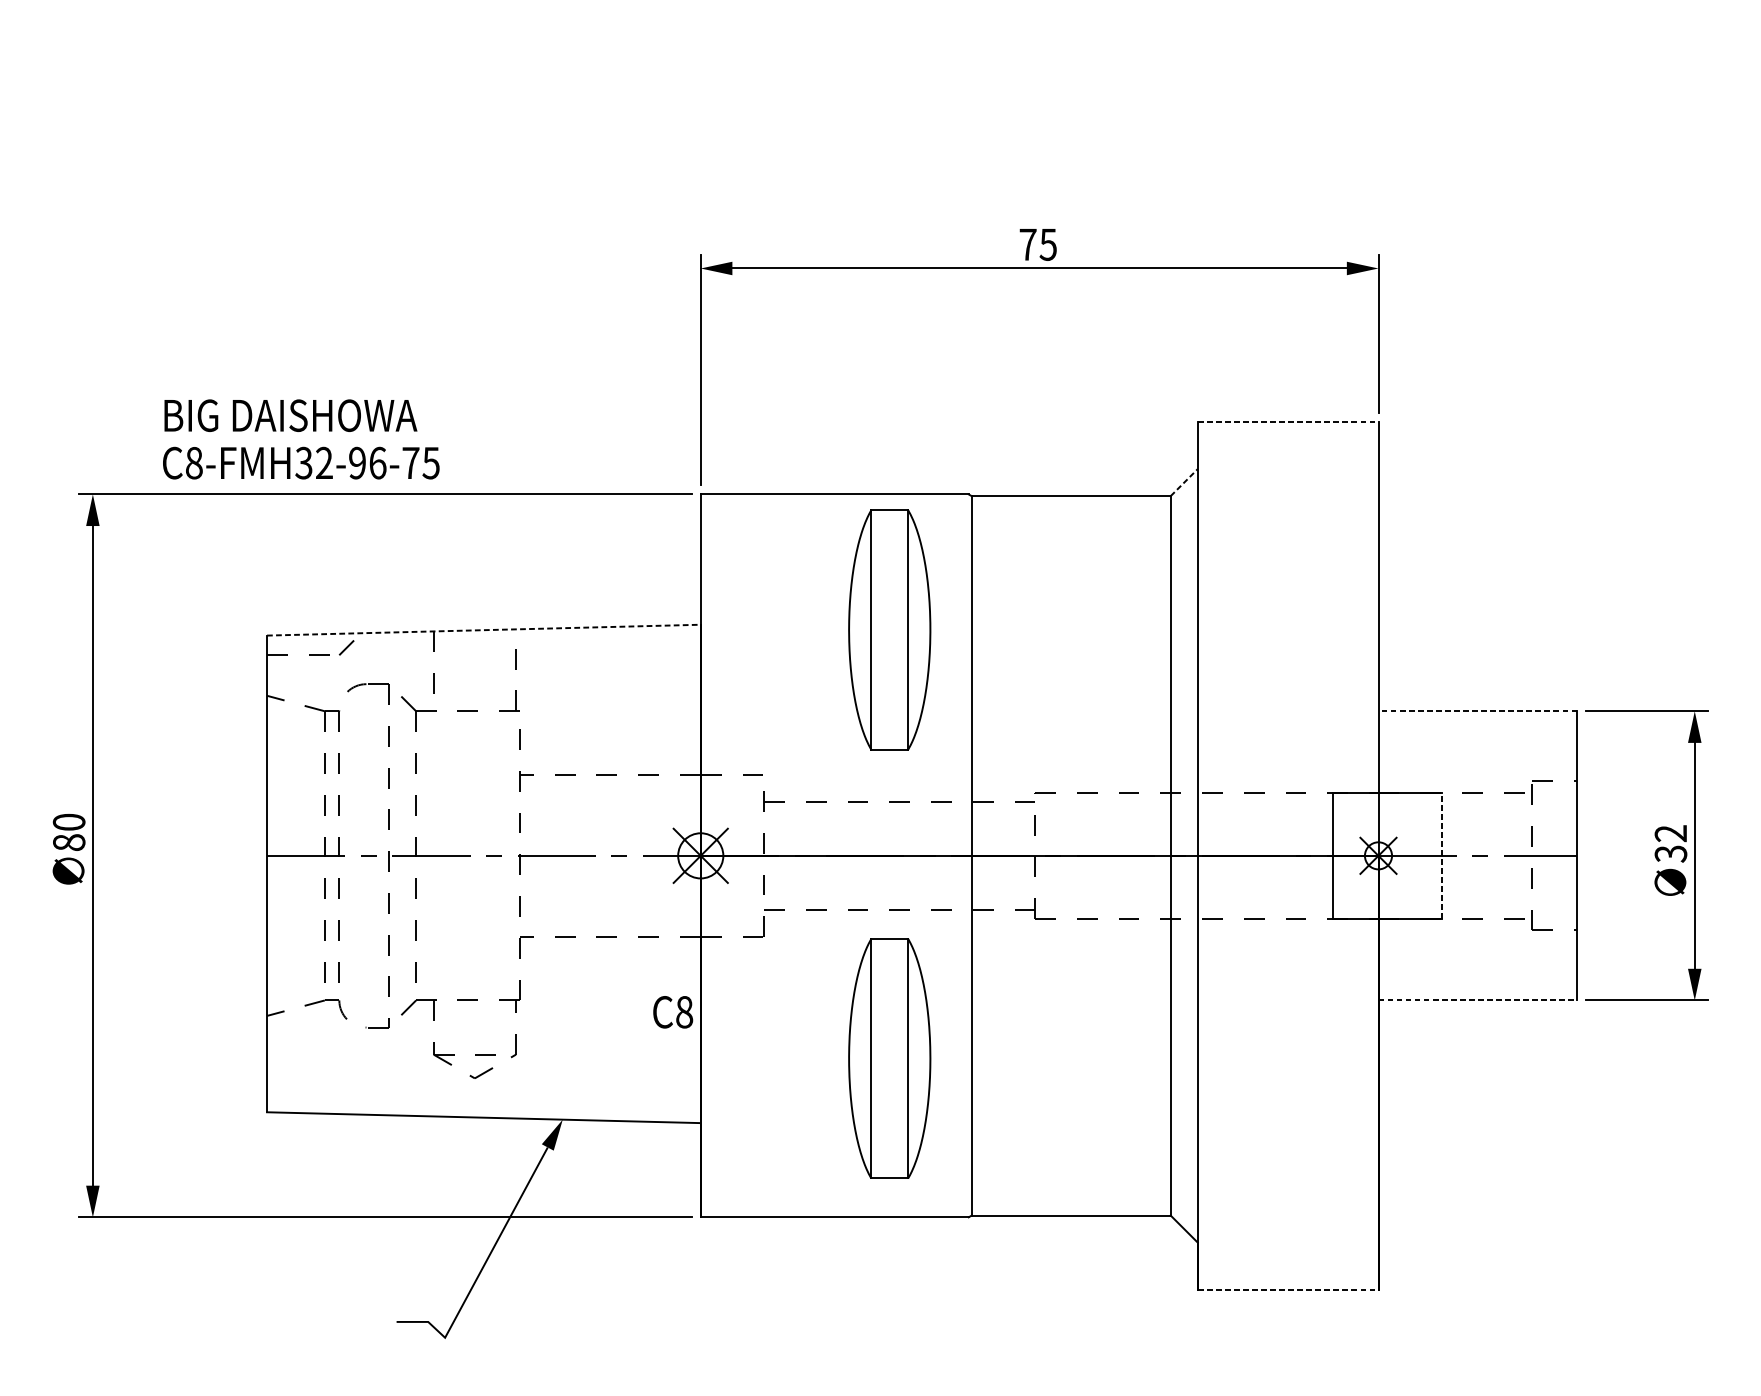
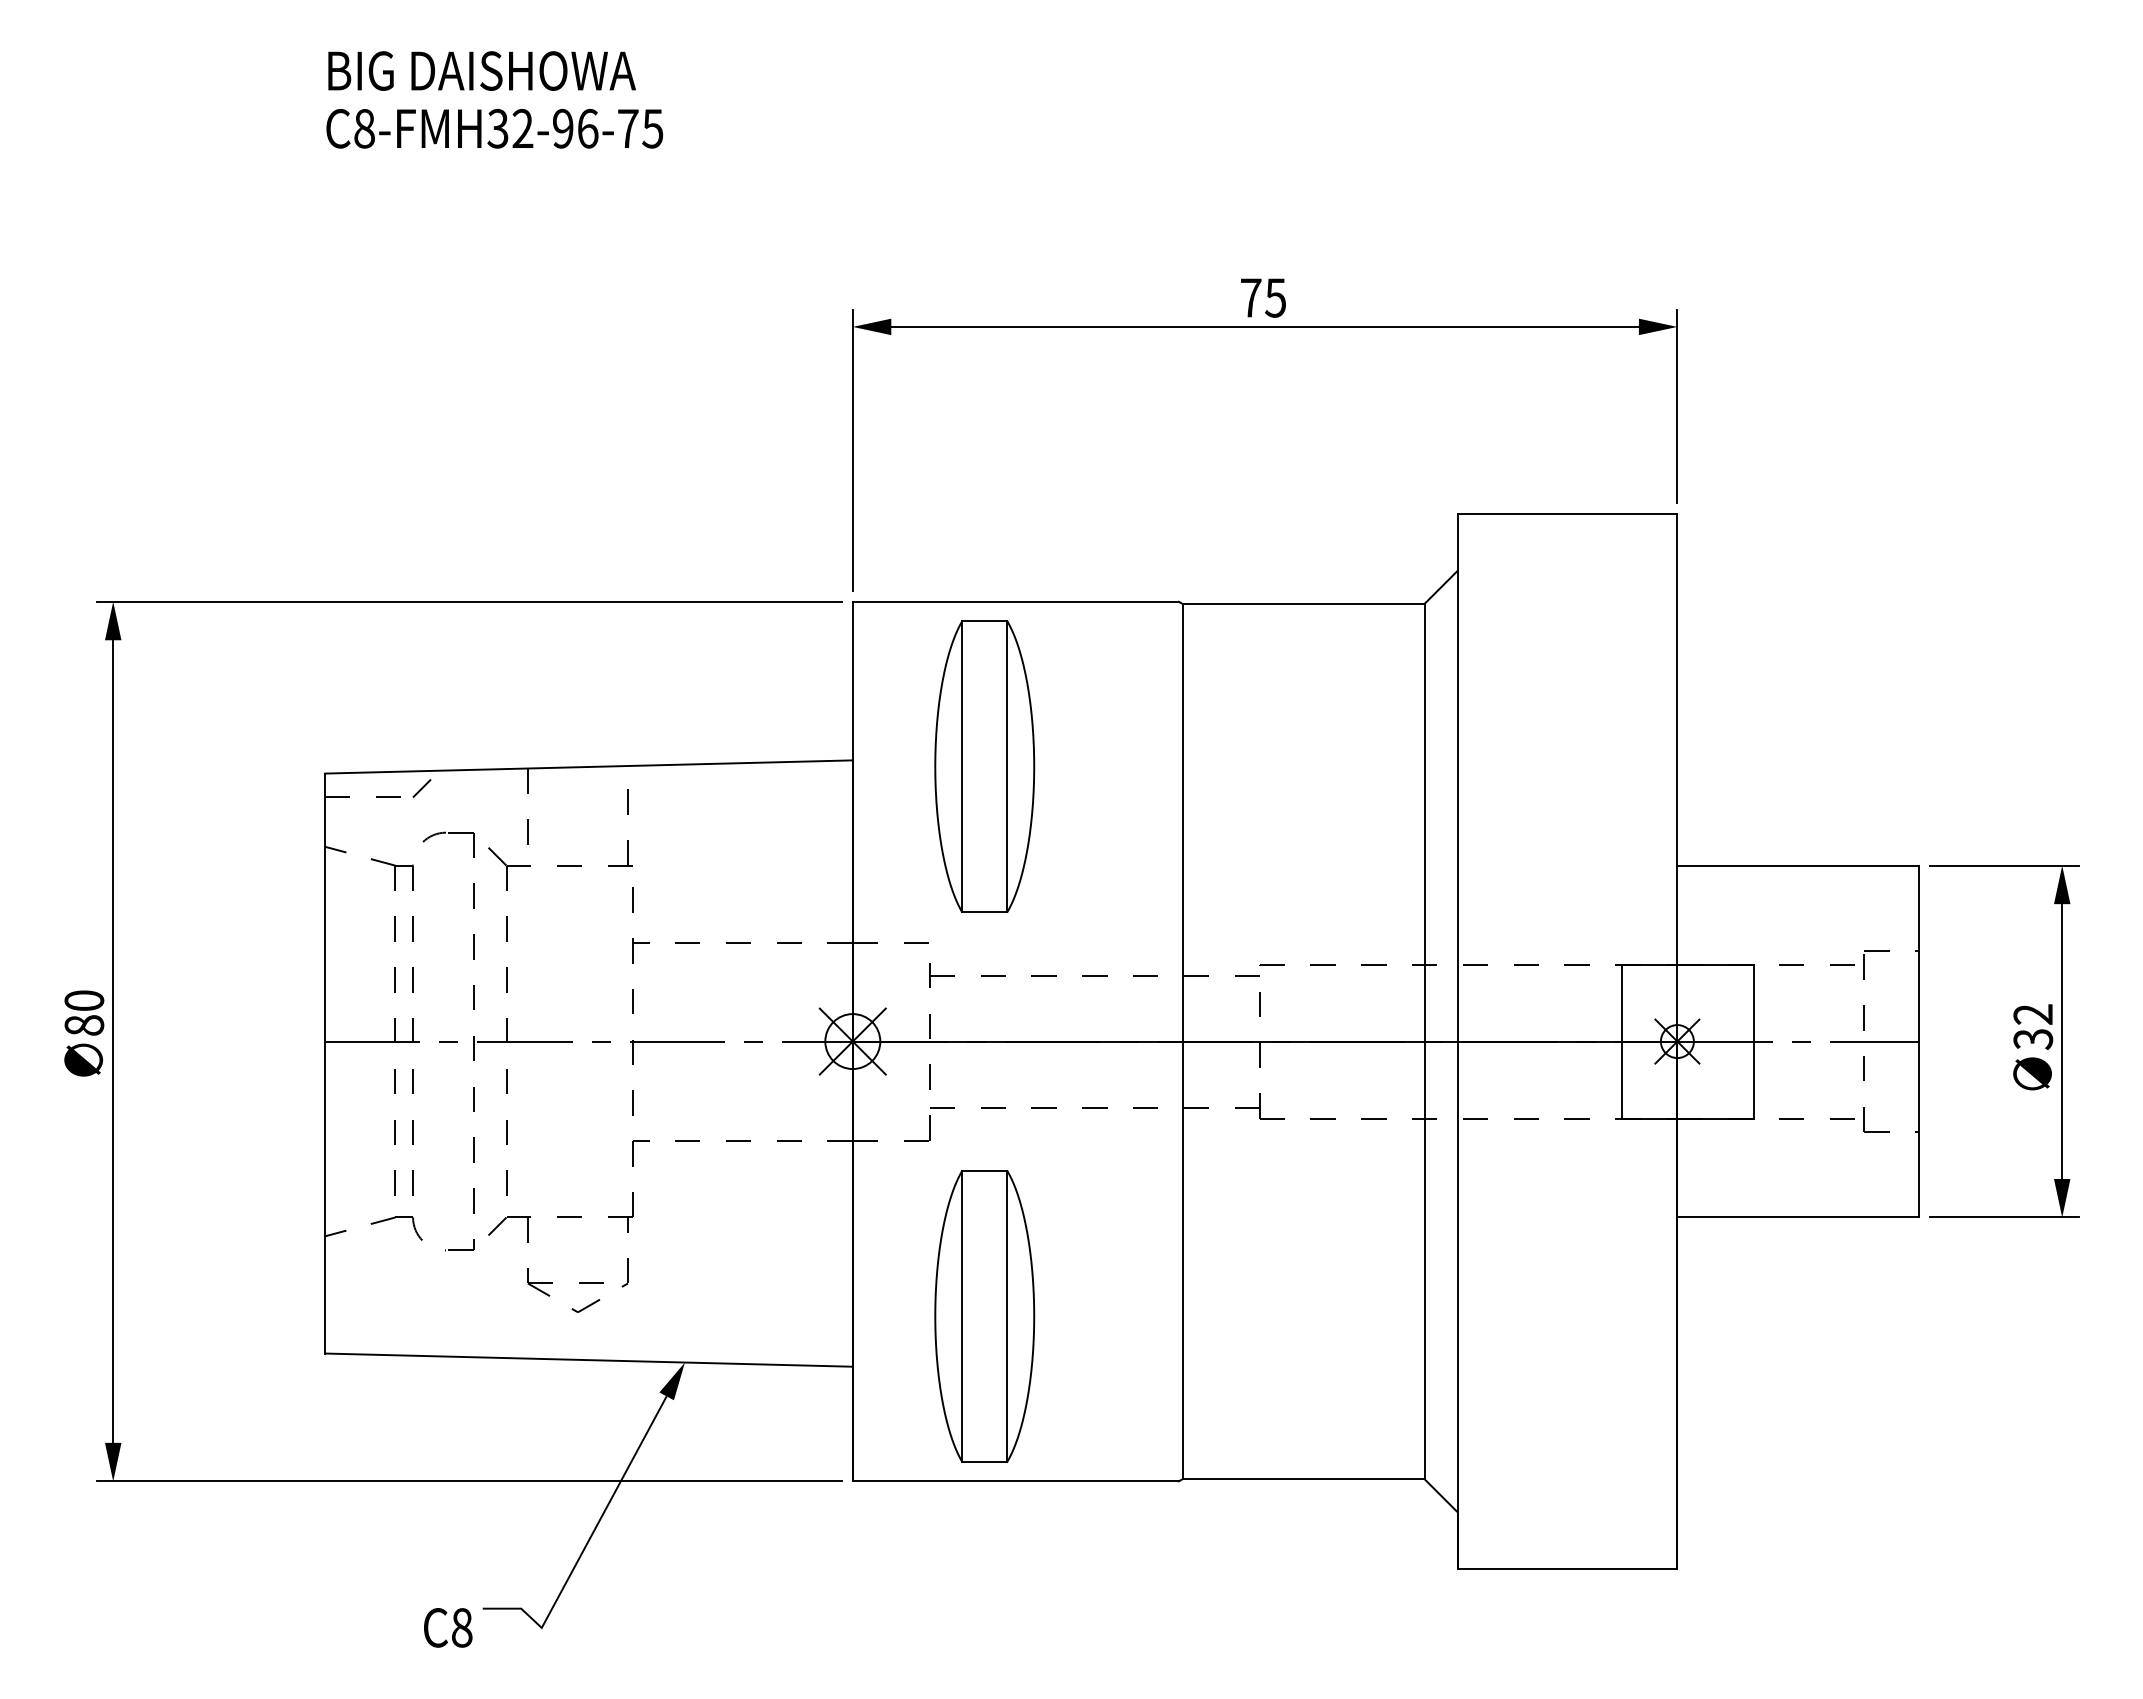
line: (1288, 421) -> (1567, 513), dashed -> solid
text: (301, 439) -> (494, 99), moved
line: (1184, 482) -> (1441, 587), dashed -> solid
line: (483, 629) -> (588, 766), dashed -> solid
part: (889, 629) -> (984, 766), moved
line: (1478, 711) -> (1798, 865), dashed -> solid
line: (1441, 855) -> (1754, 1041), dashed -> solid
line: (1478, 1000) -> (1798, 1217), dashed -> solid
text: (673, 1011) -> (448, 1627), moved
part: (889, 1058) -> (984, 1316), moved
line: (1288, 1289) -> (1567, 1569), dashed -> solid

